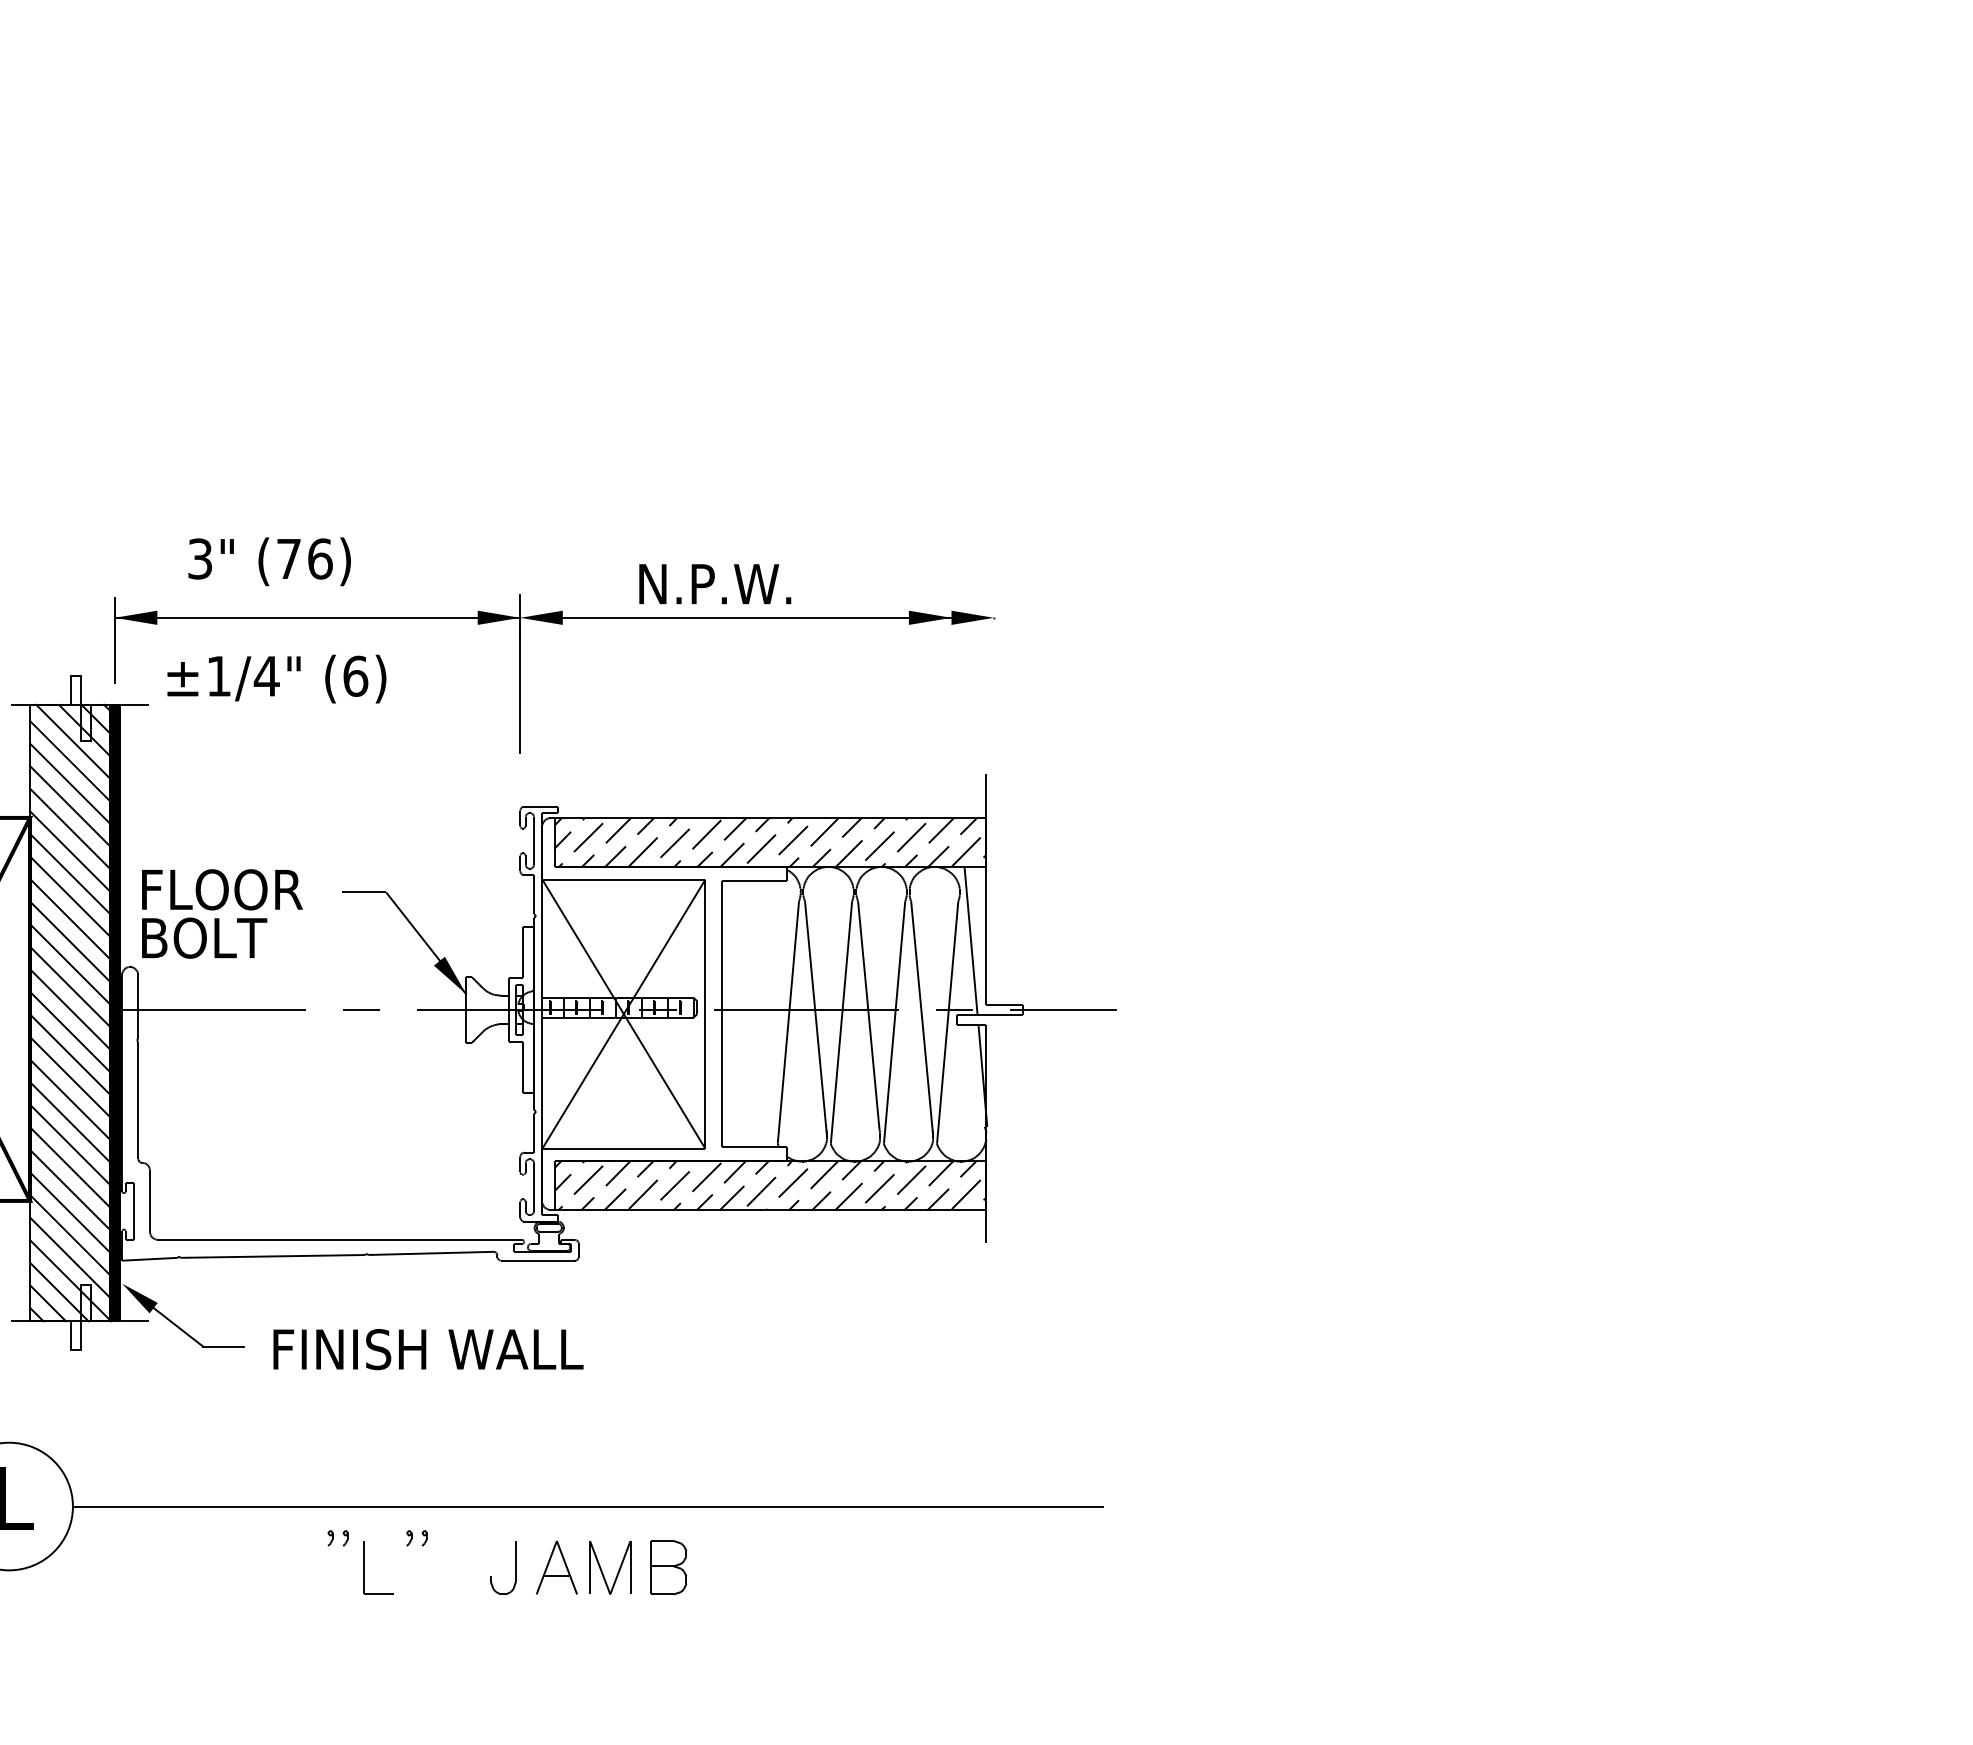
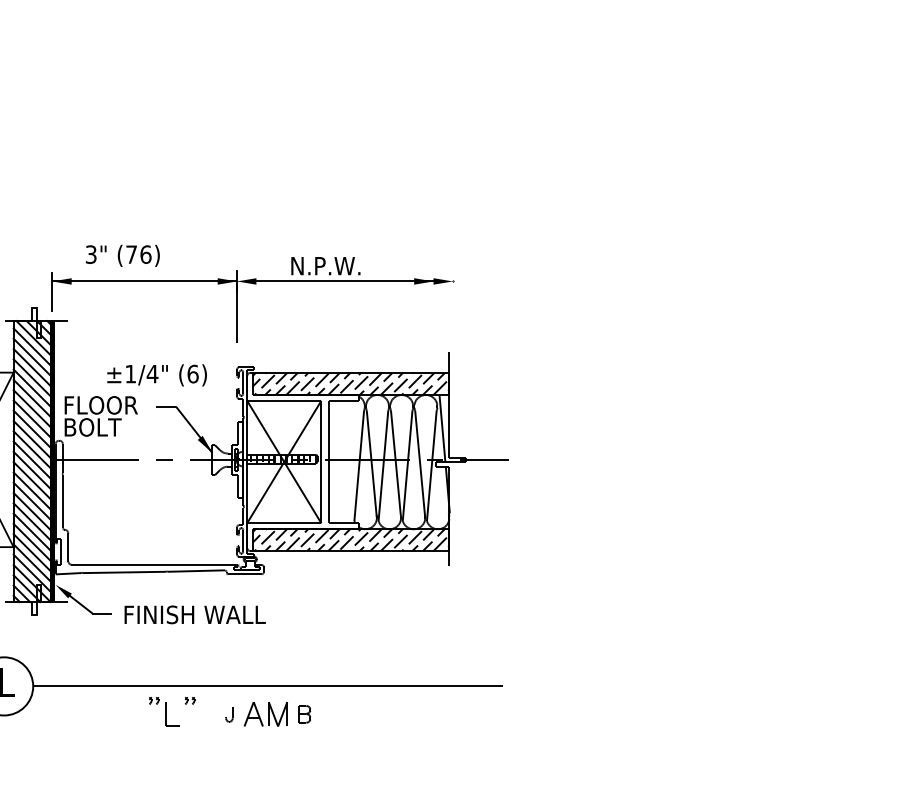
text: (275, 679) -> (156, 375), moved
part: (503, 1568) -> (229, 714), size x0.6
part: (668, 1568) -> (304, 714), size x0.7

